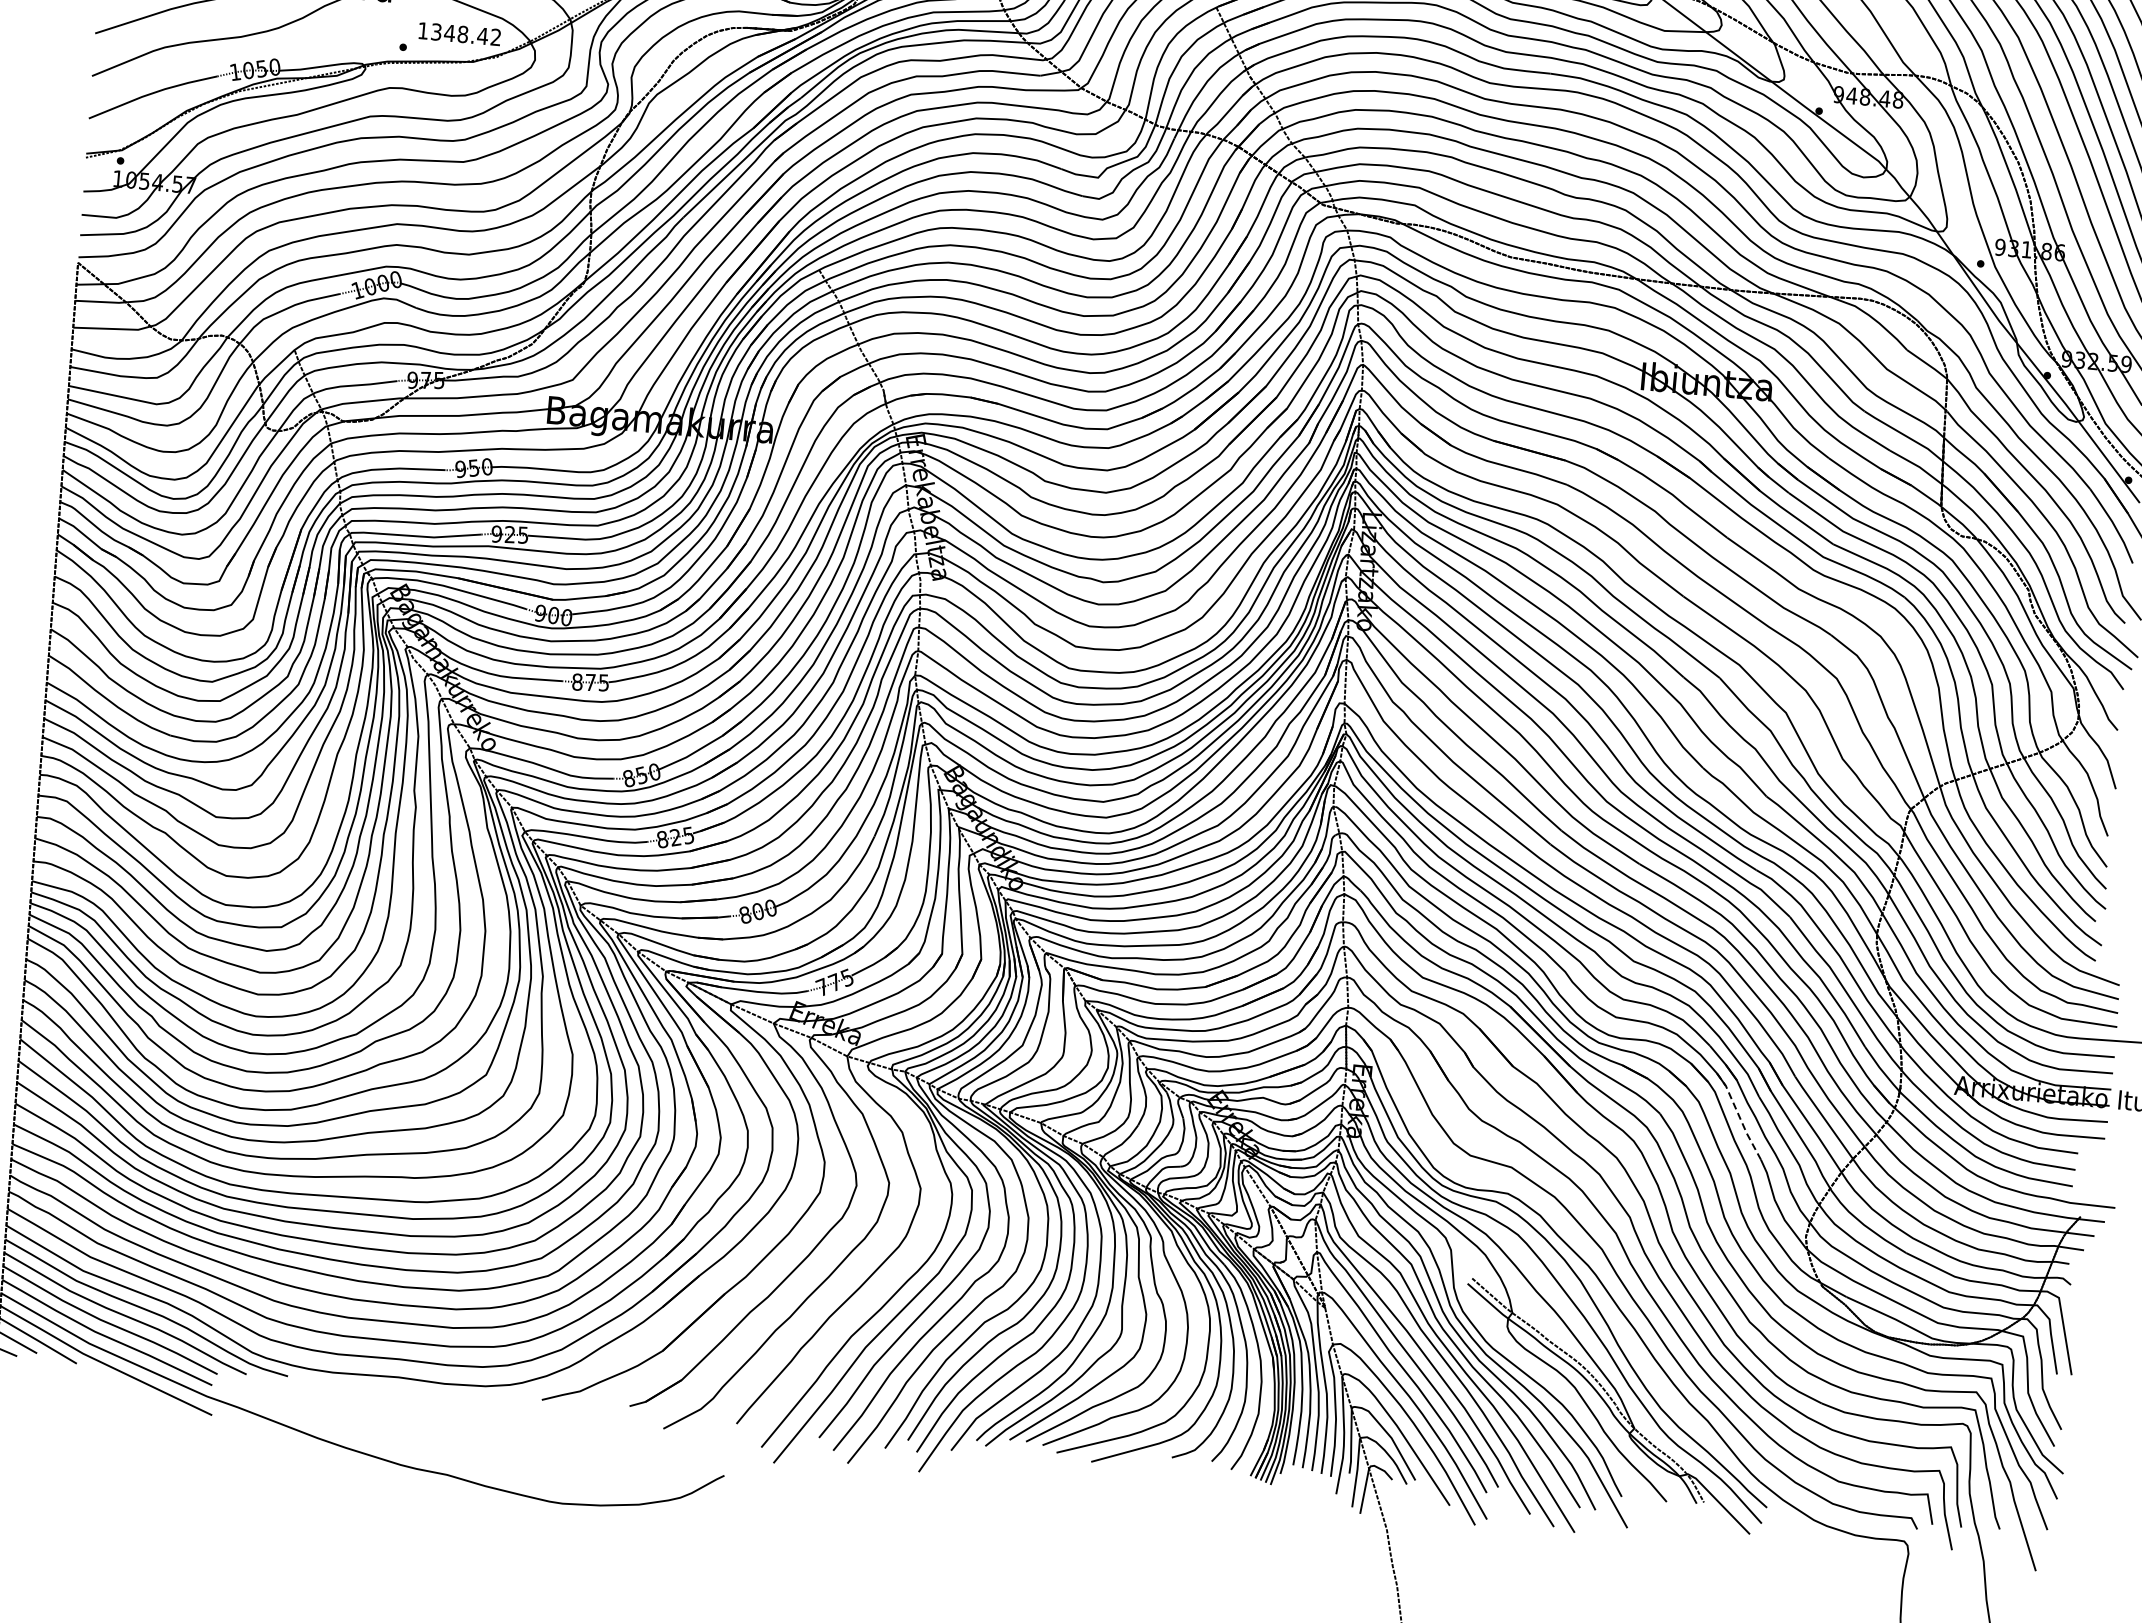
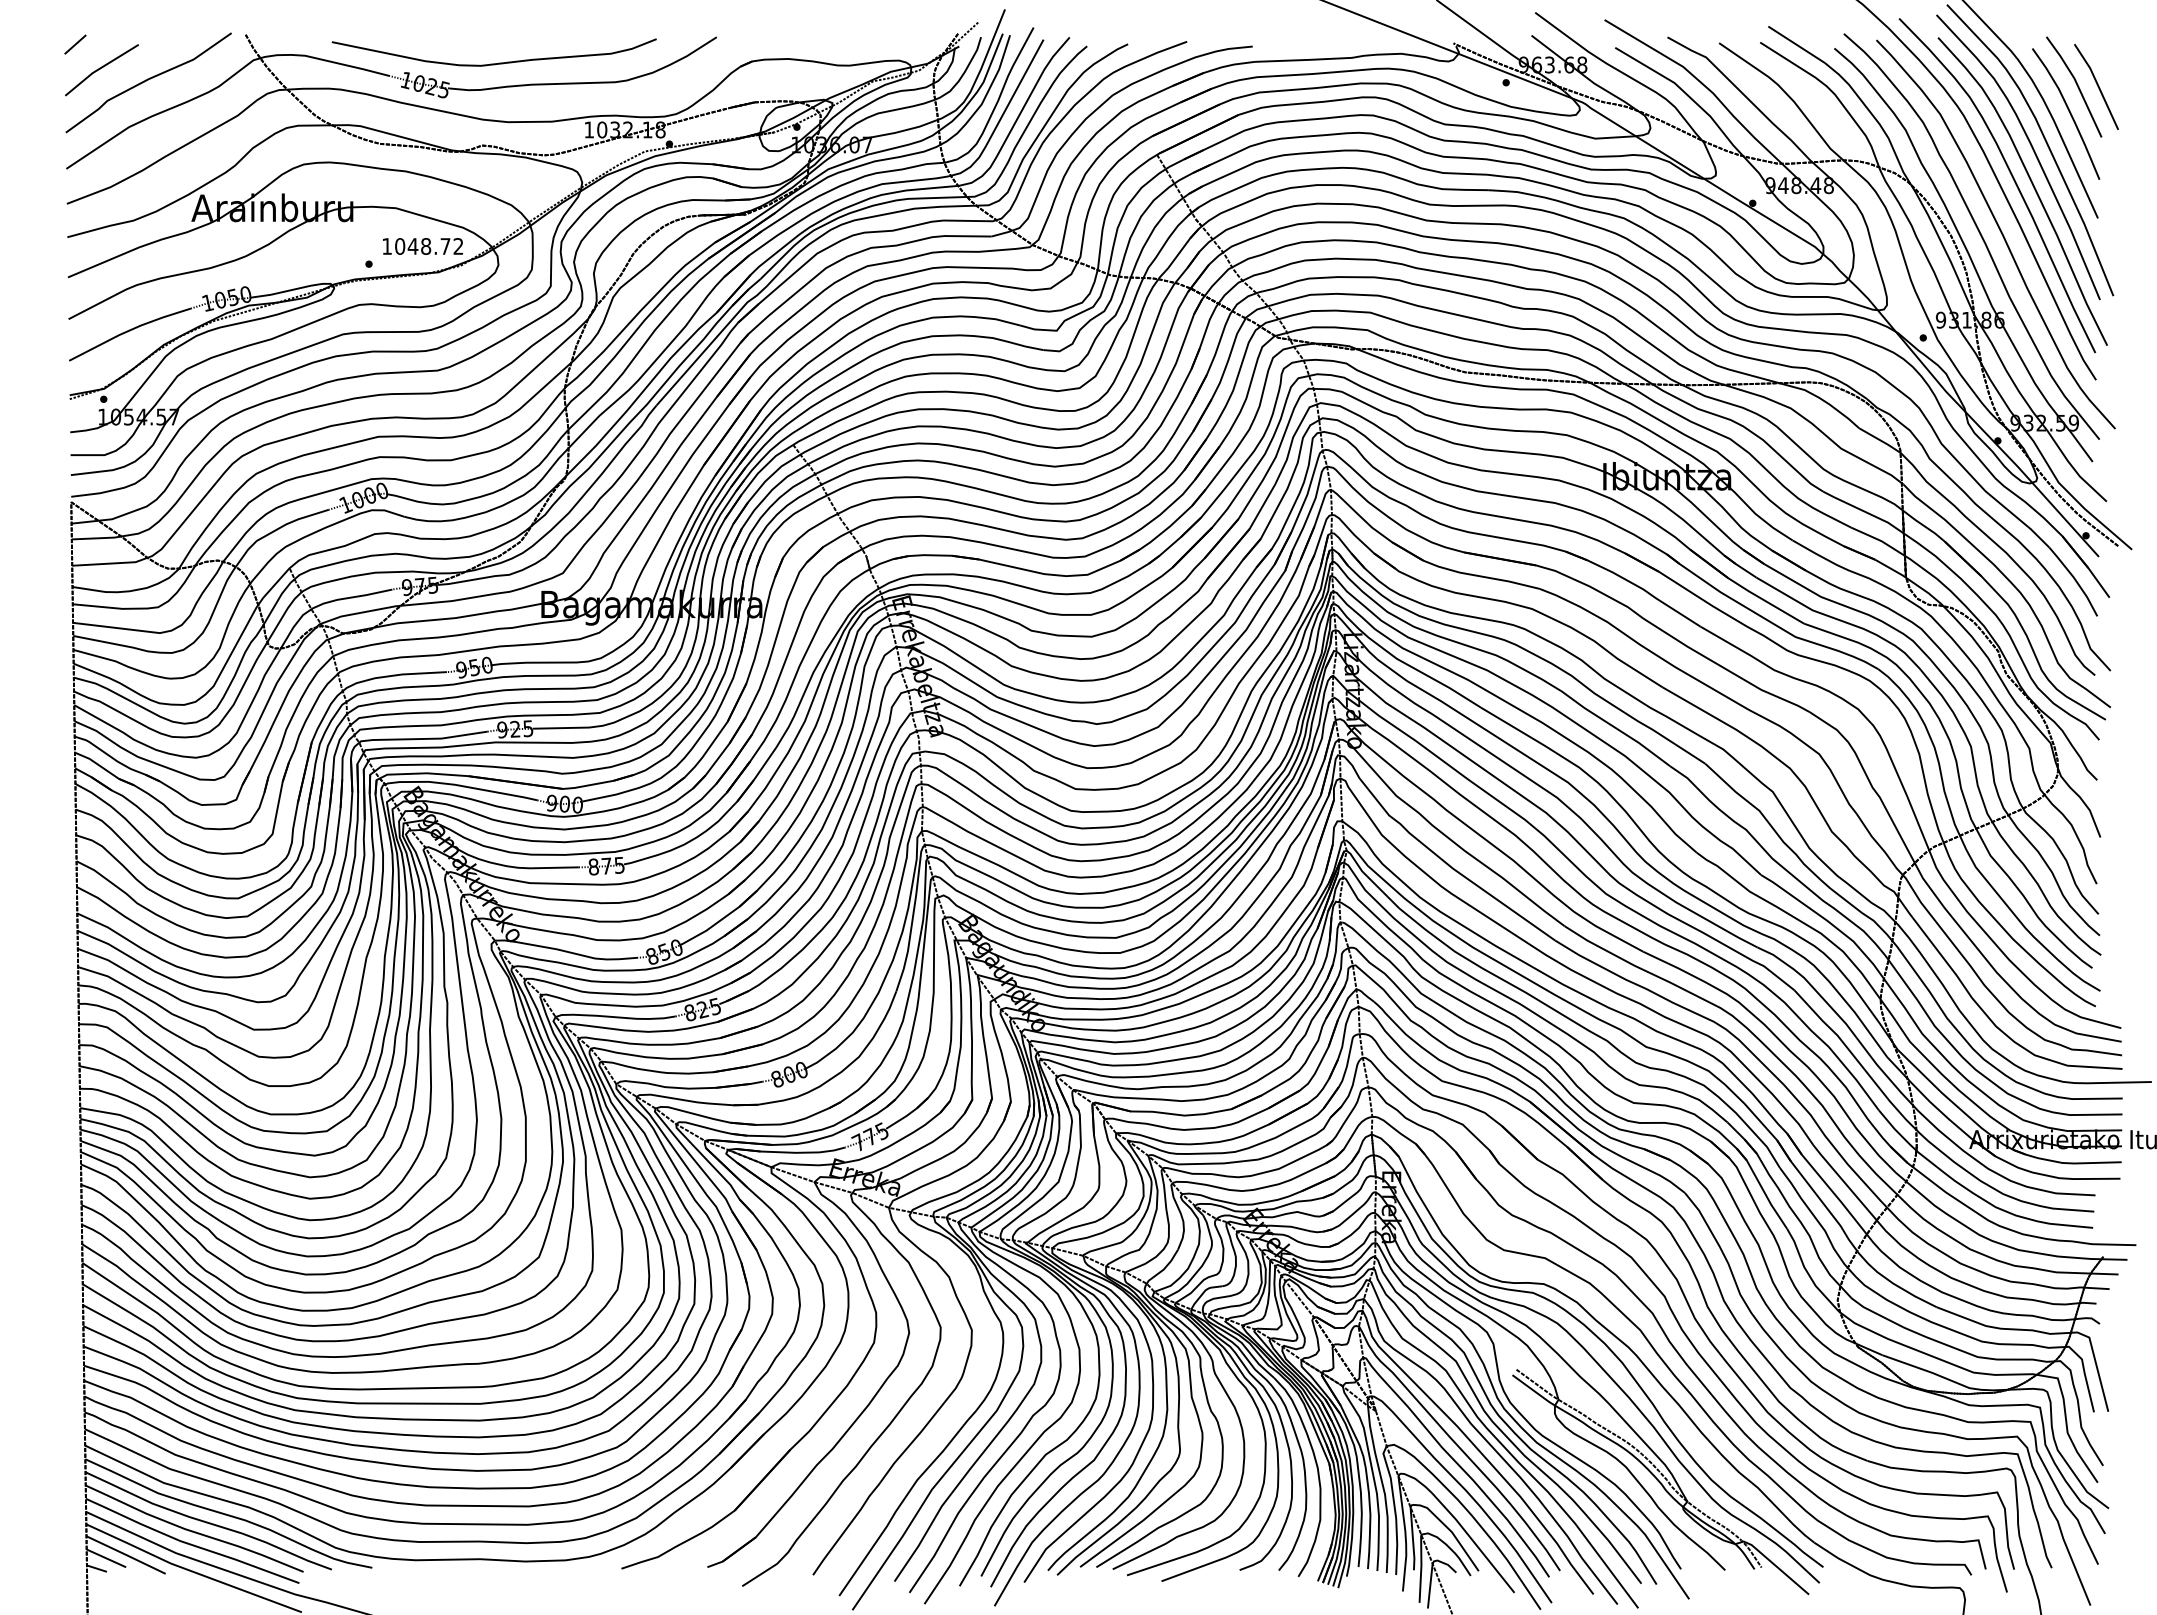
text: (459, 34) -> (422, 246), 1348.42 -> 1048.72
line: (1739, 1116) -> (1762, 1188), dashed -> solid

